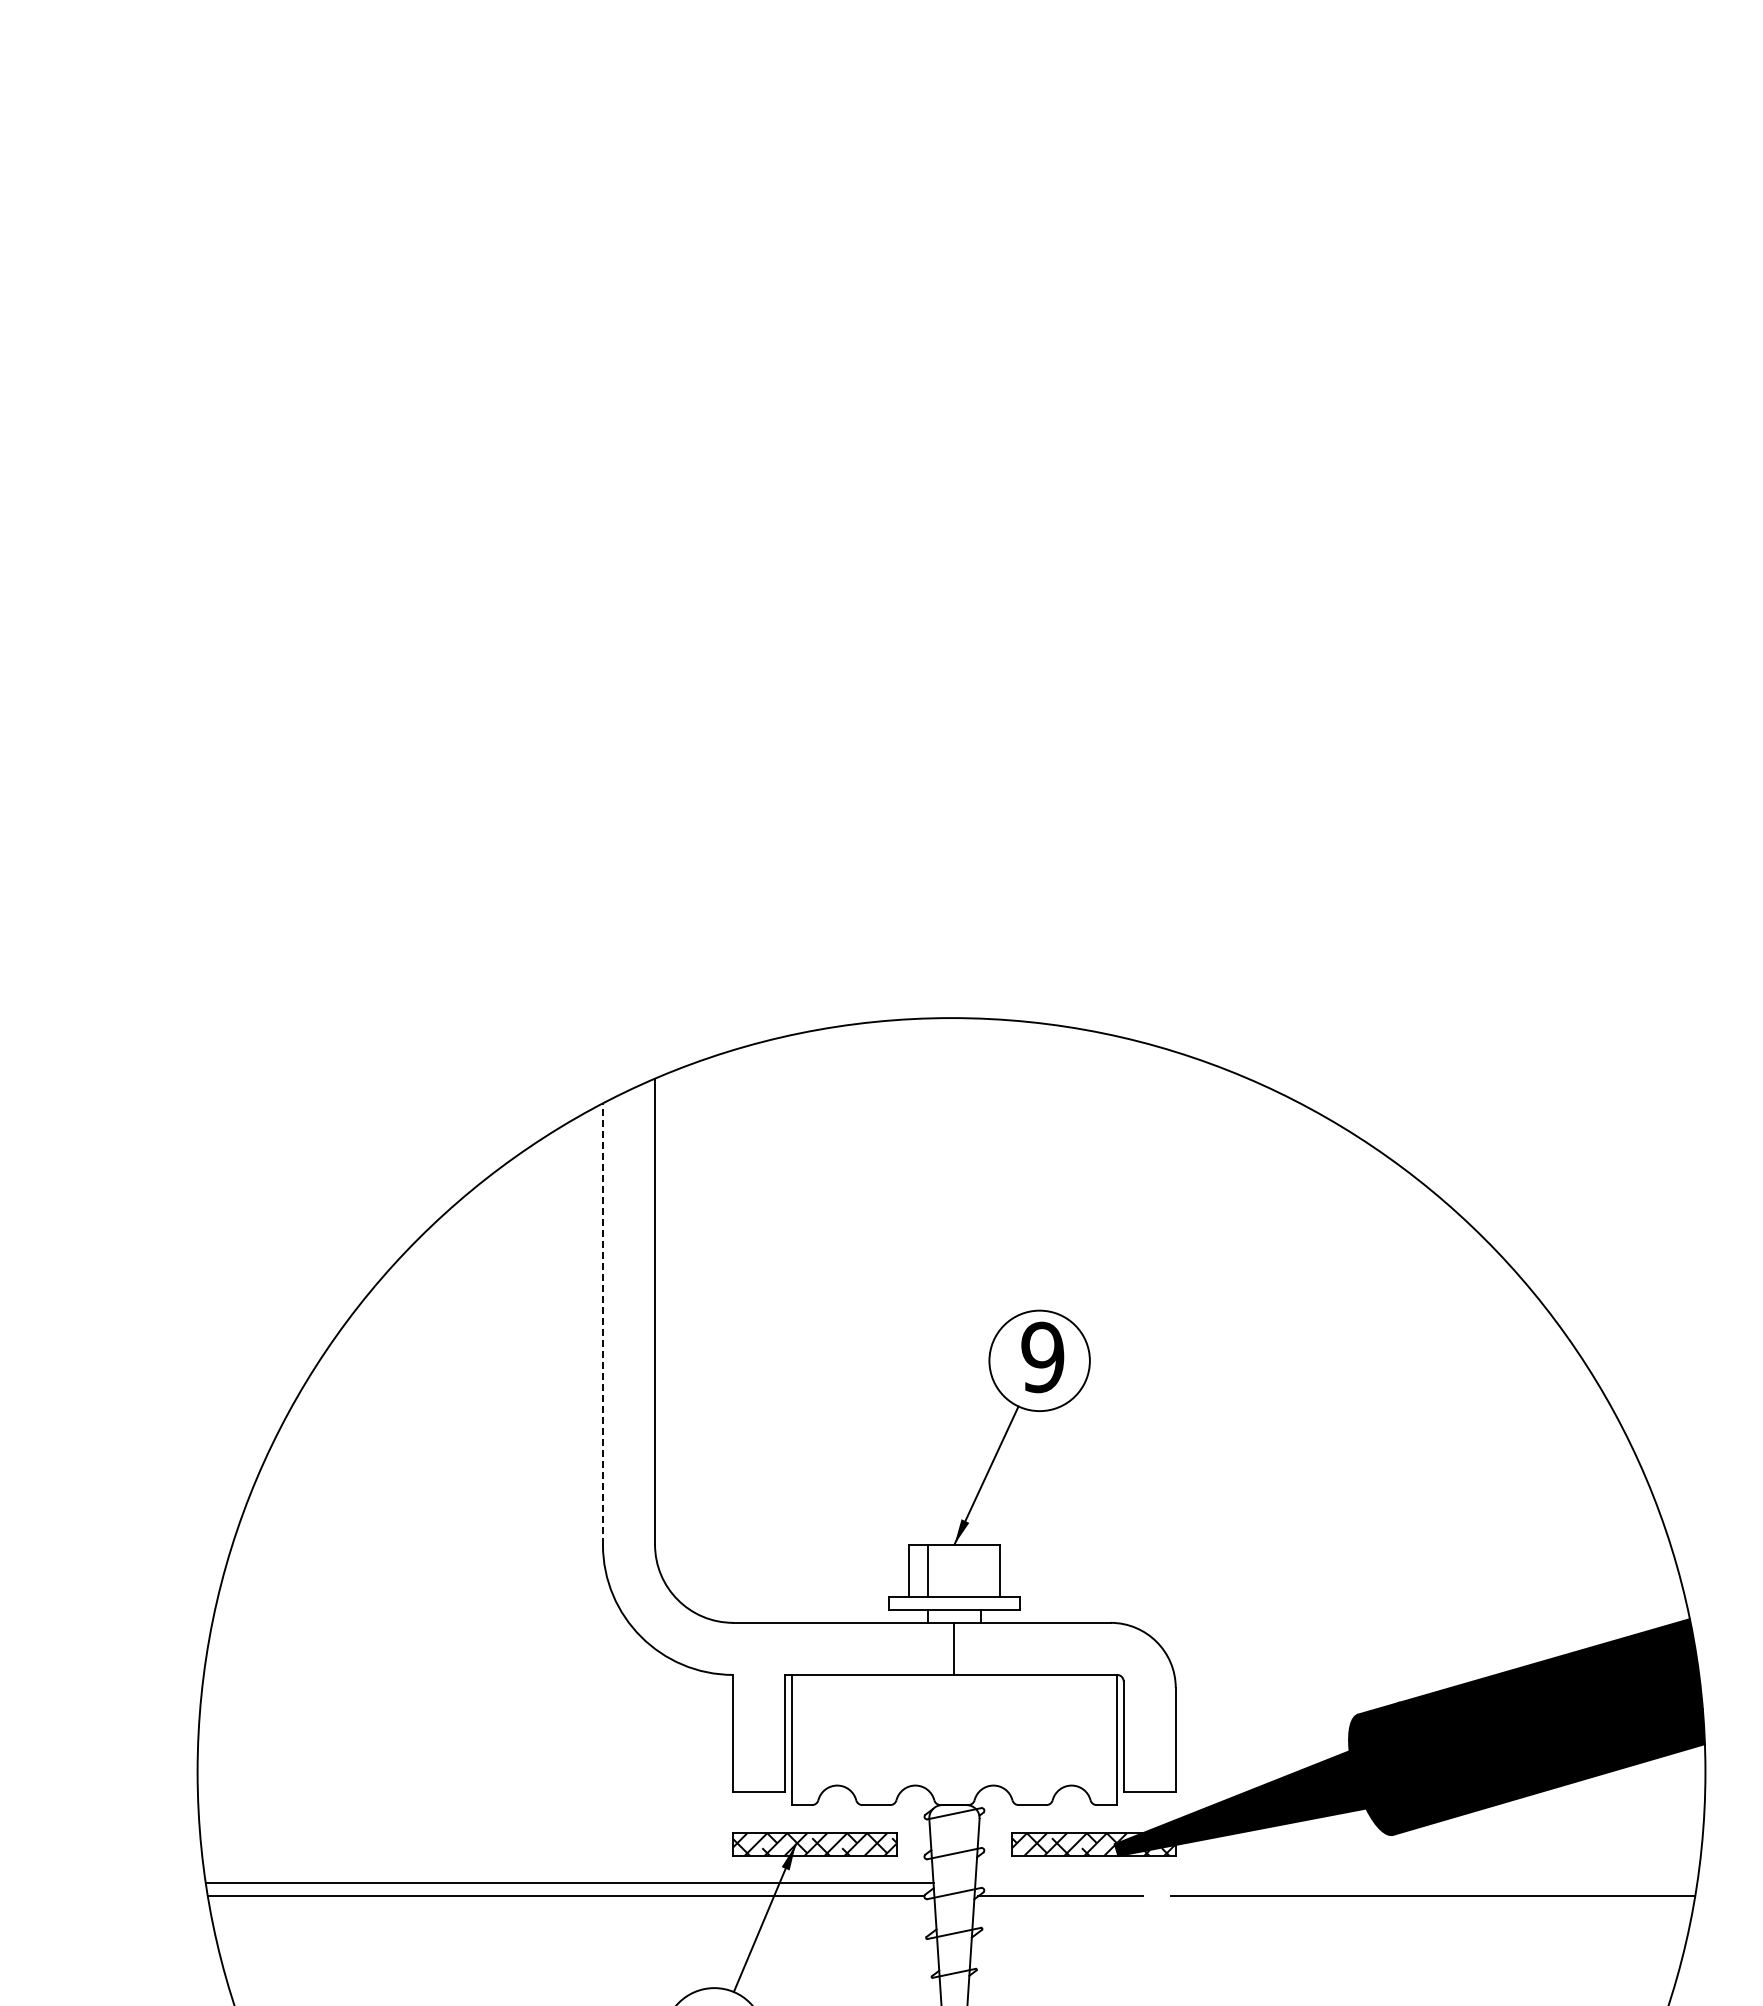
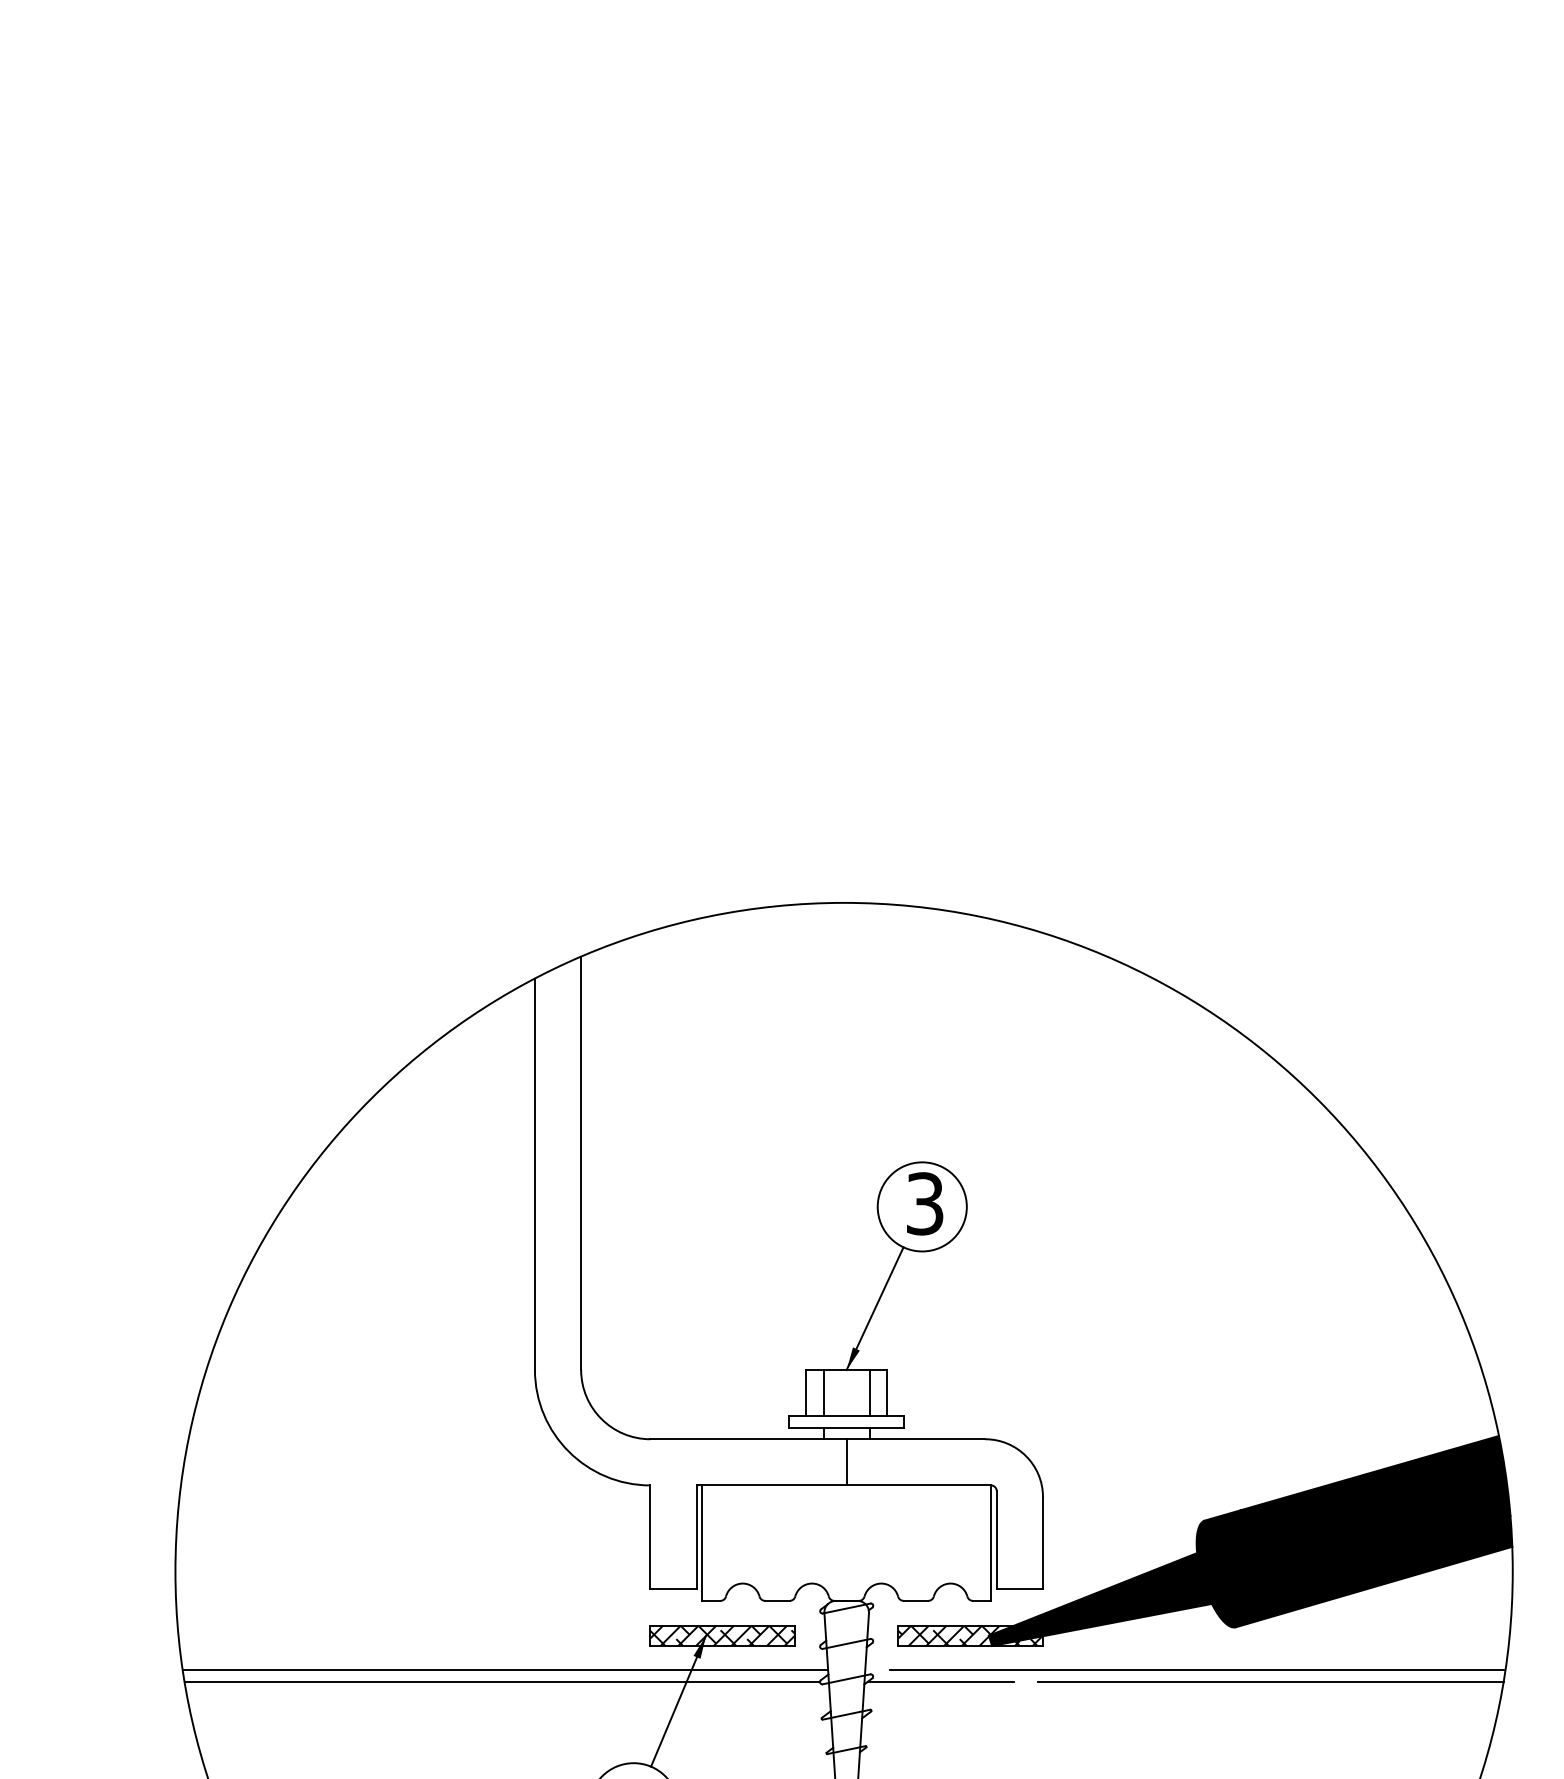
line: (602, 1324) -> (534, 1174), dashed -> solid
text: (1042, 1357) -> (924, 1203), 9 -> 3
line: (980, 1570) -> (869, 1392), added
line: (1349, 1883) -> (1197, 1670), added

